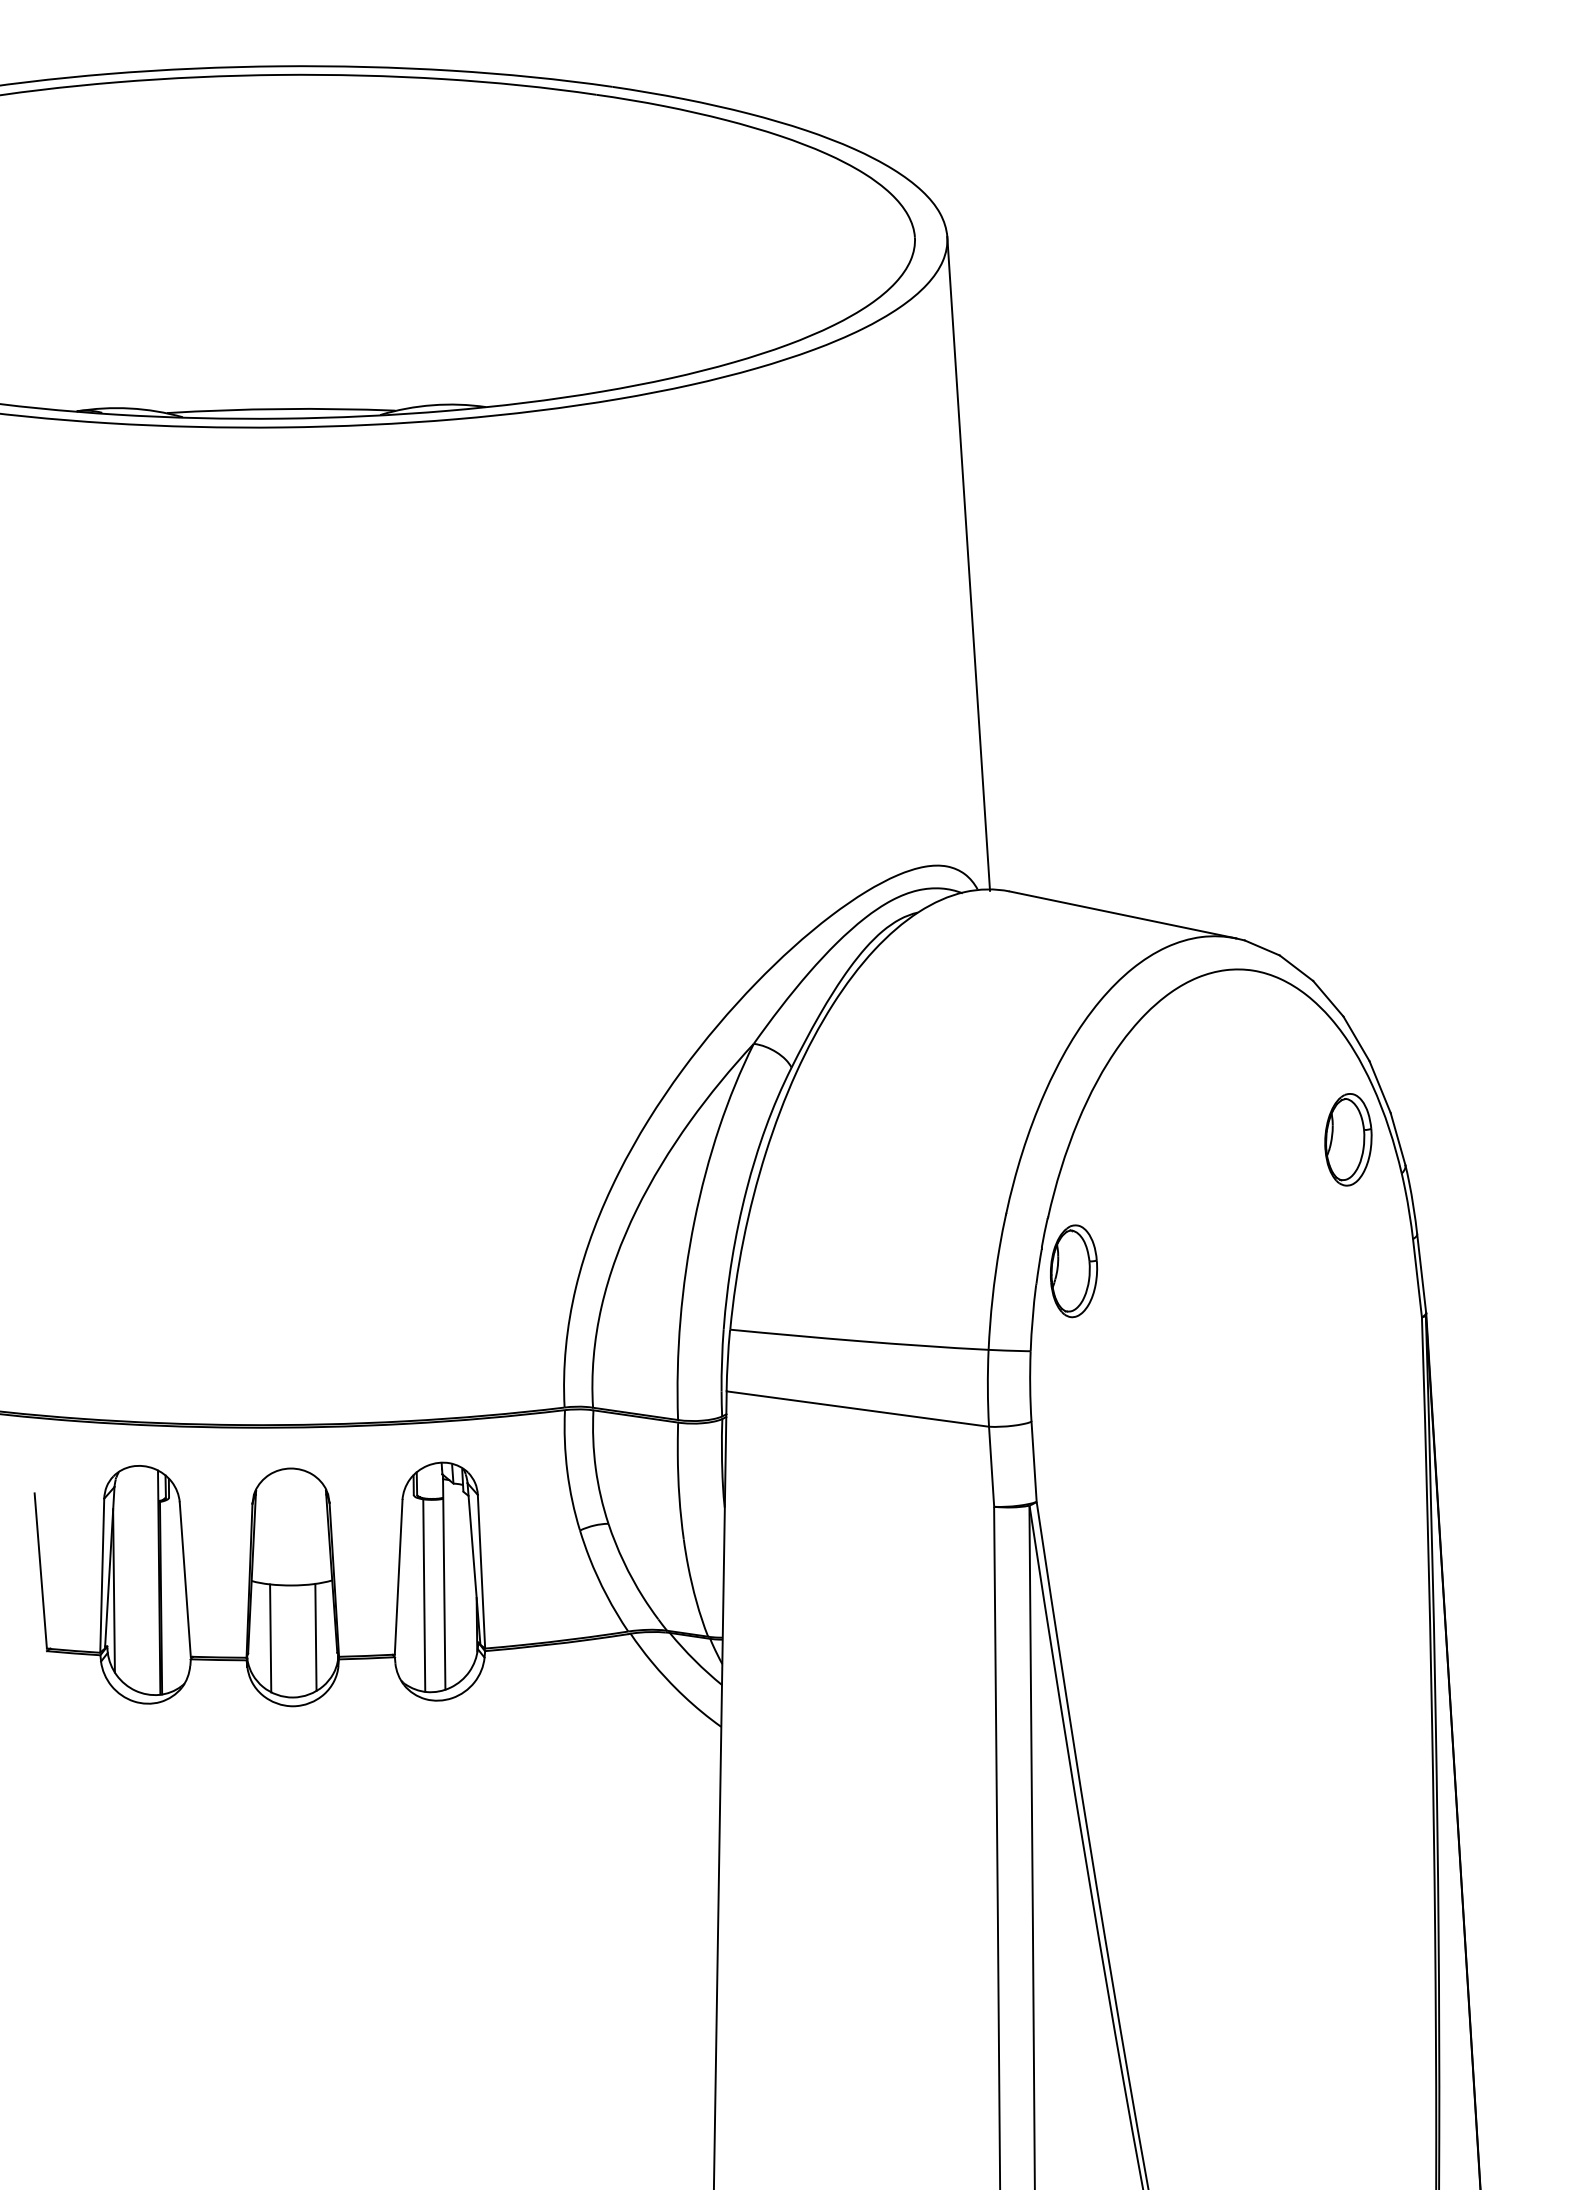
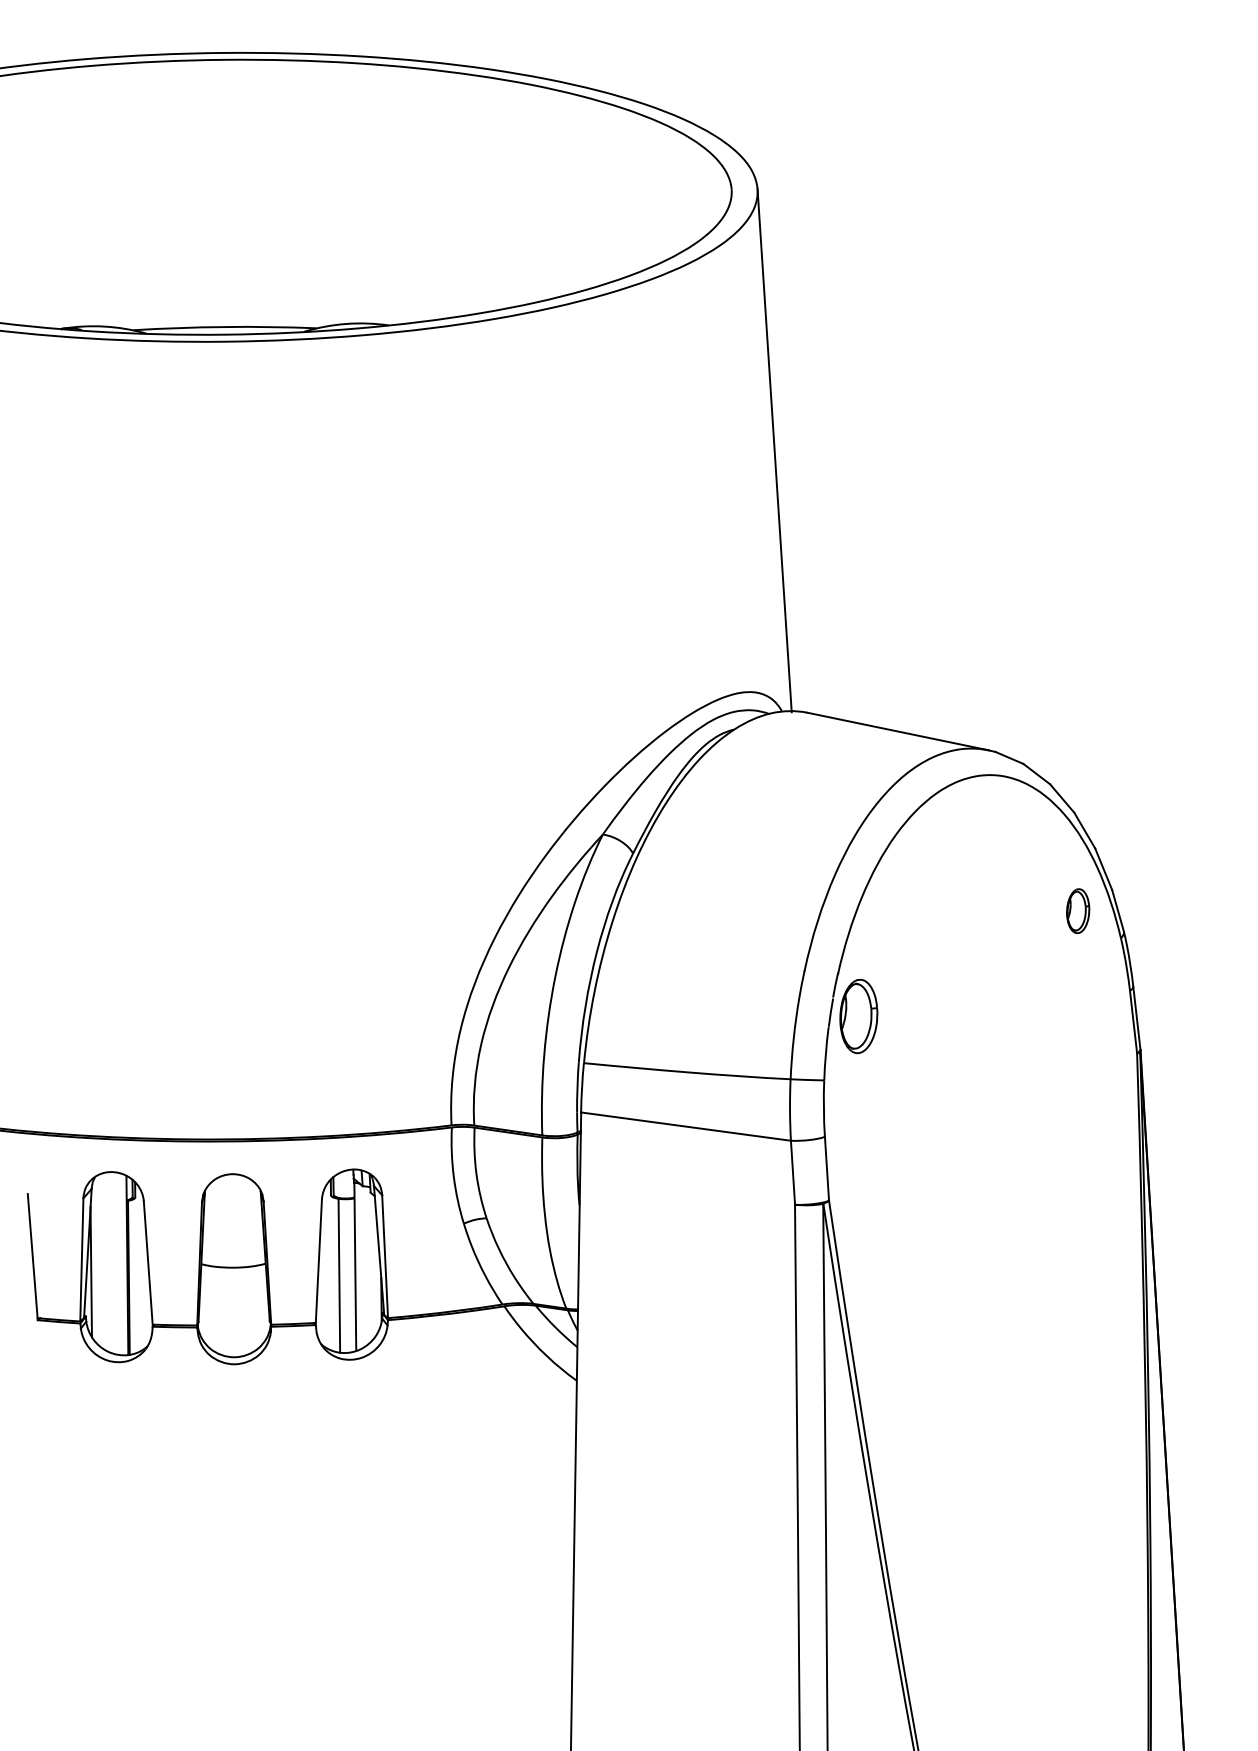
part: (1347, 1138) -> (1077, 910), size x0.6
line: (315, 1636) -> (252, 1308), removed
line: (270, 1637) -> (216, 1309), removed

